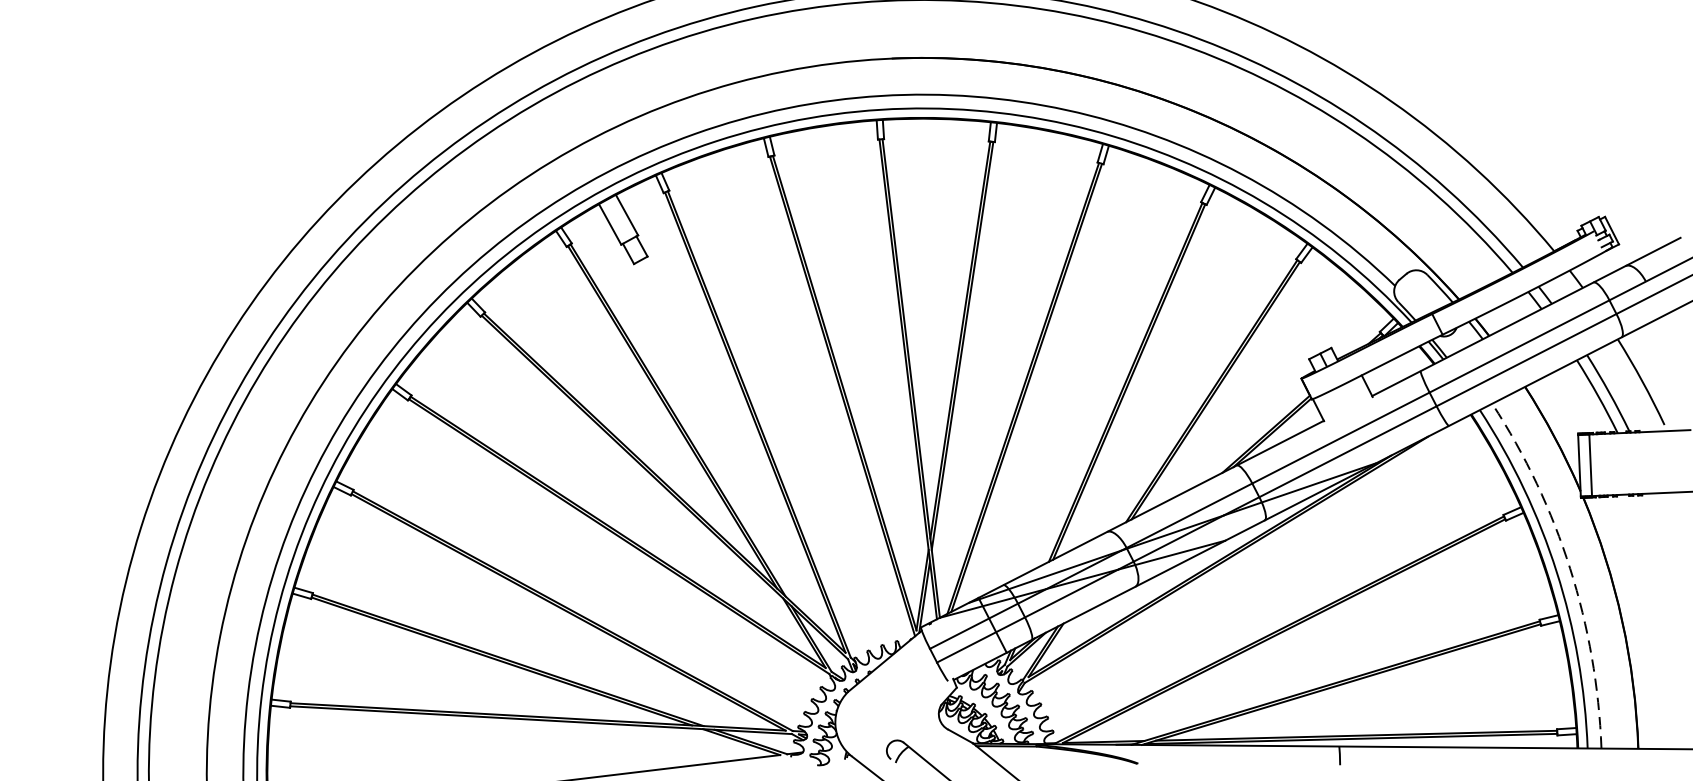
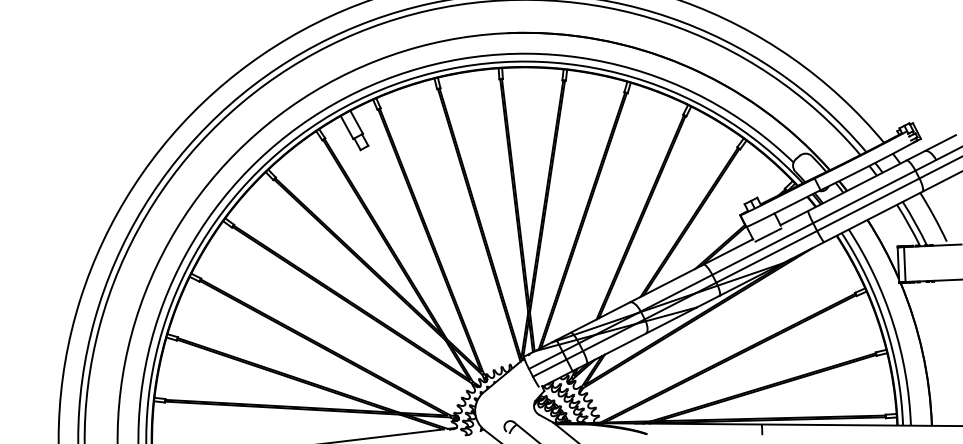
line: (1351, 412) -> (768, 234), added
arc: (1570, 568) -> (893, 323), dashed -> solid

